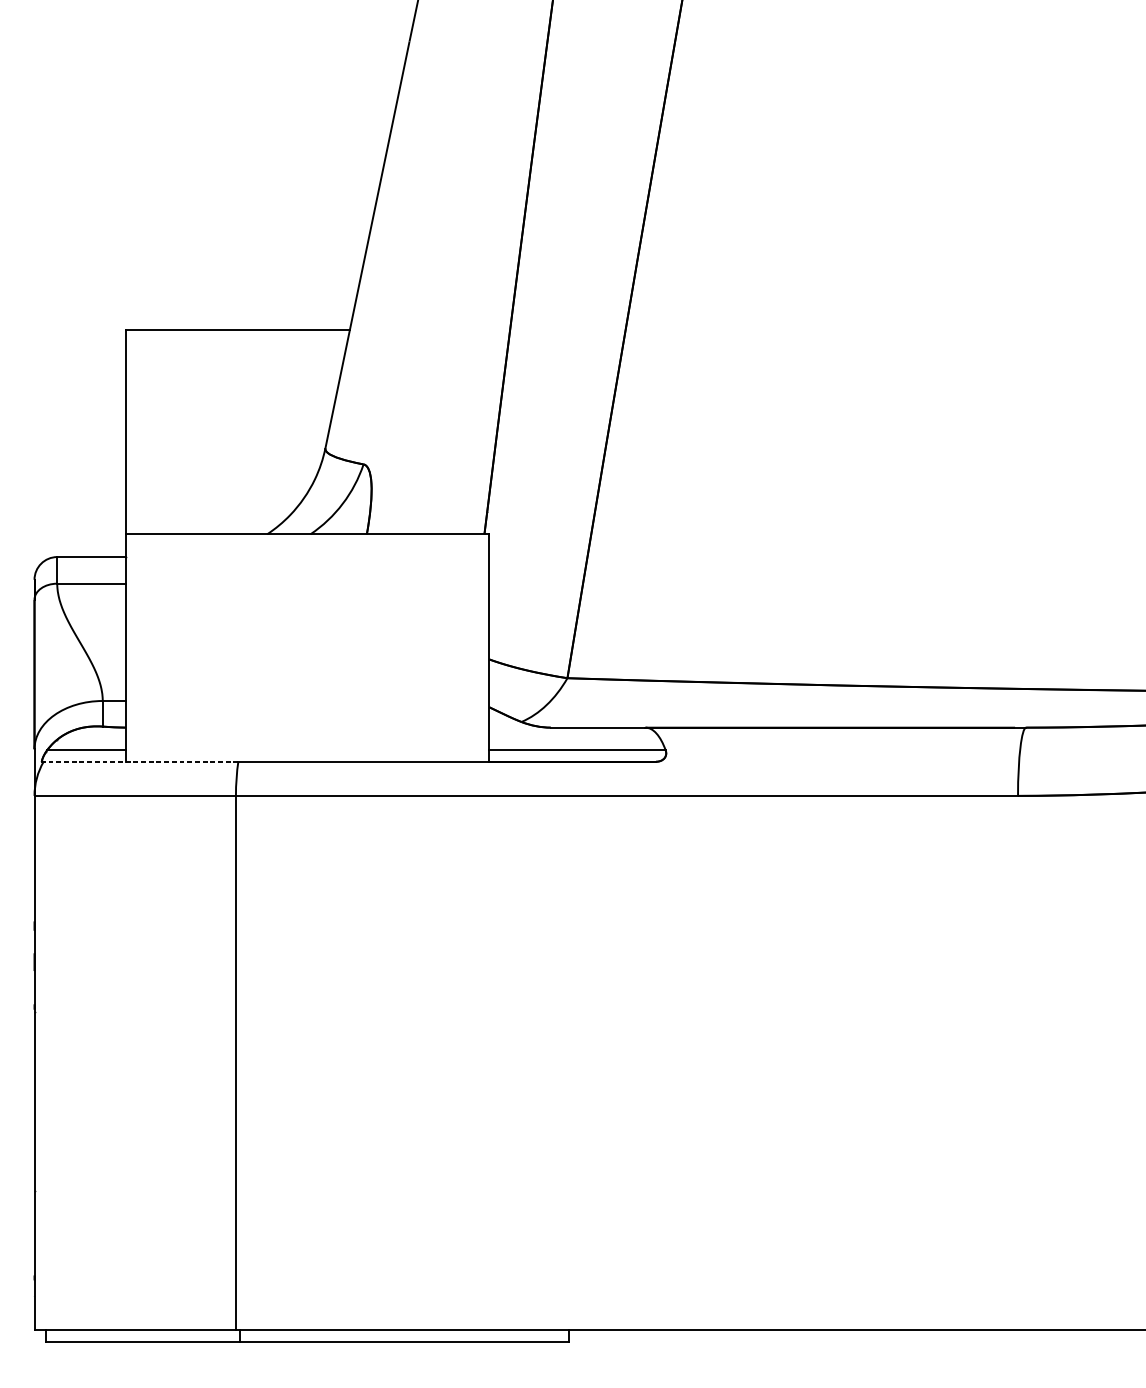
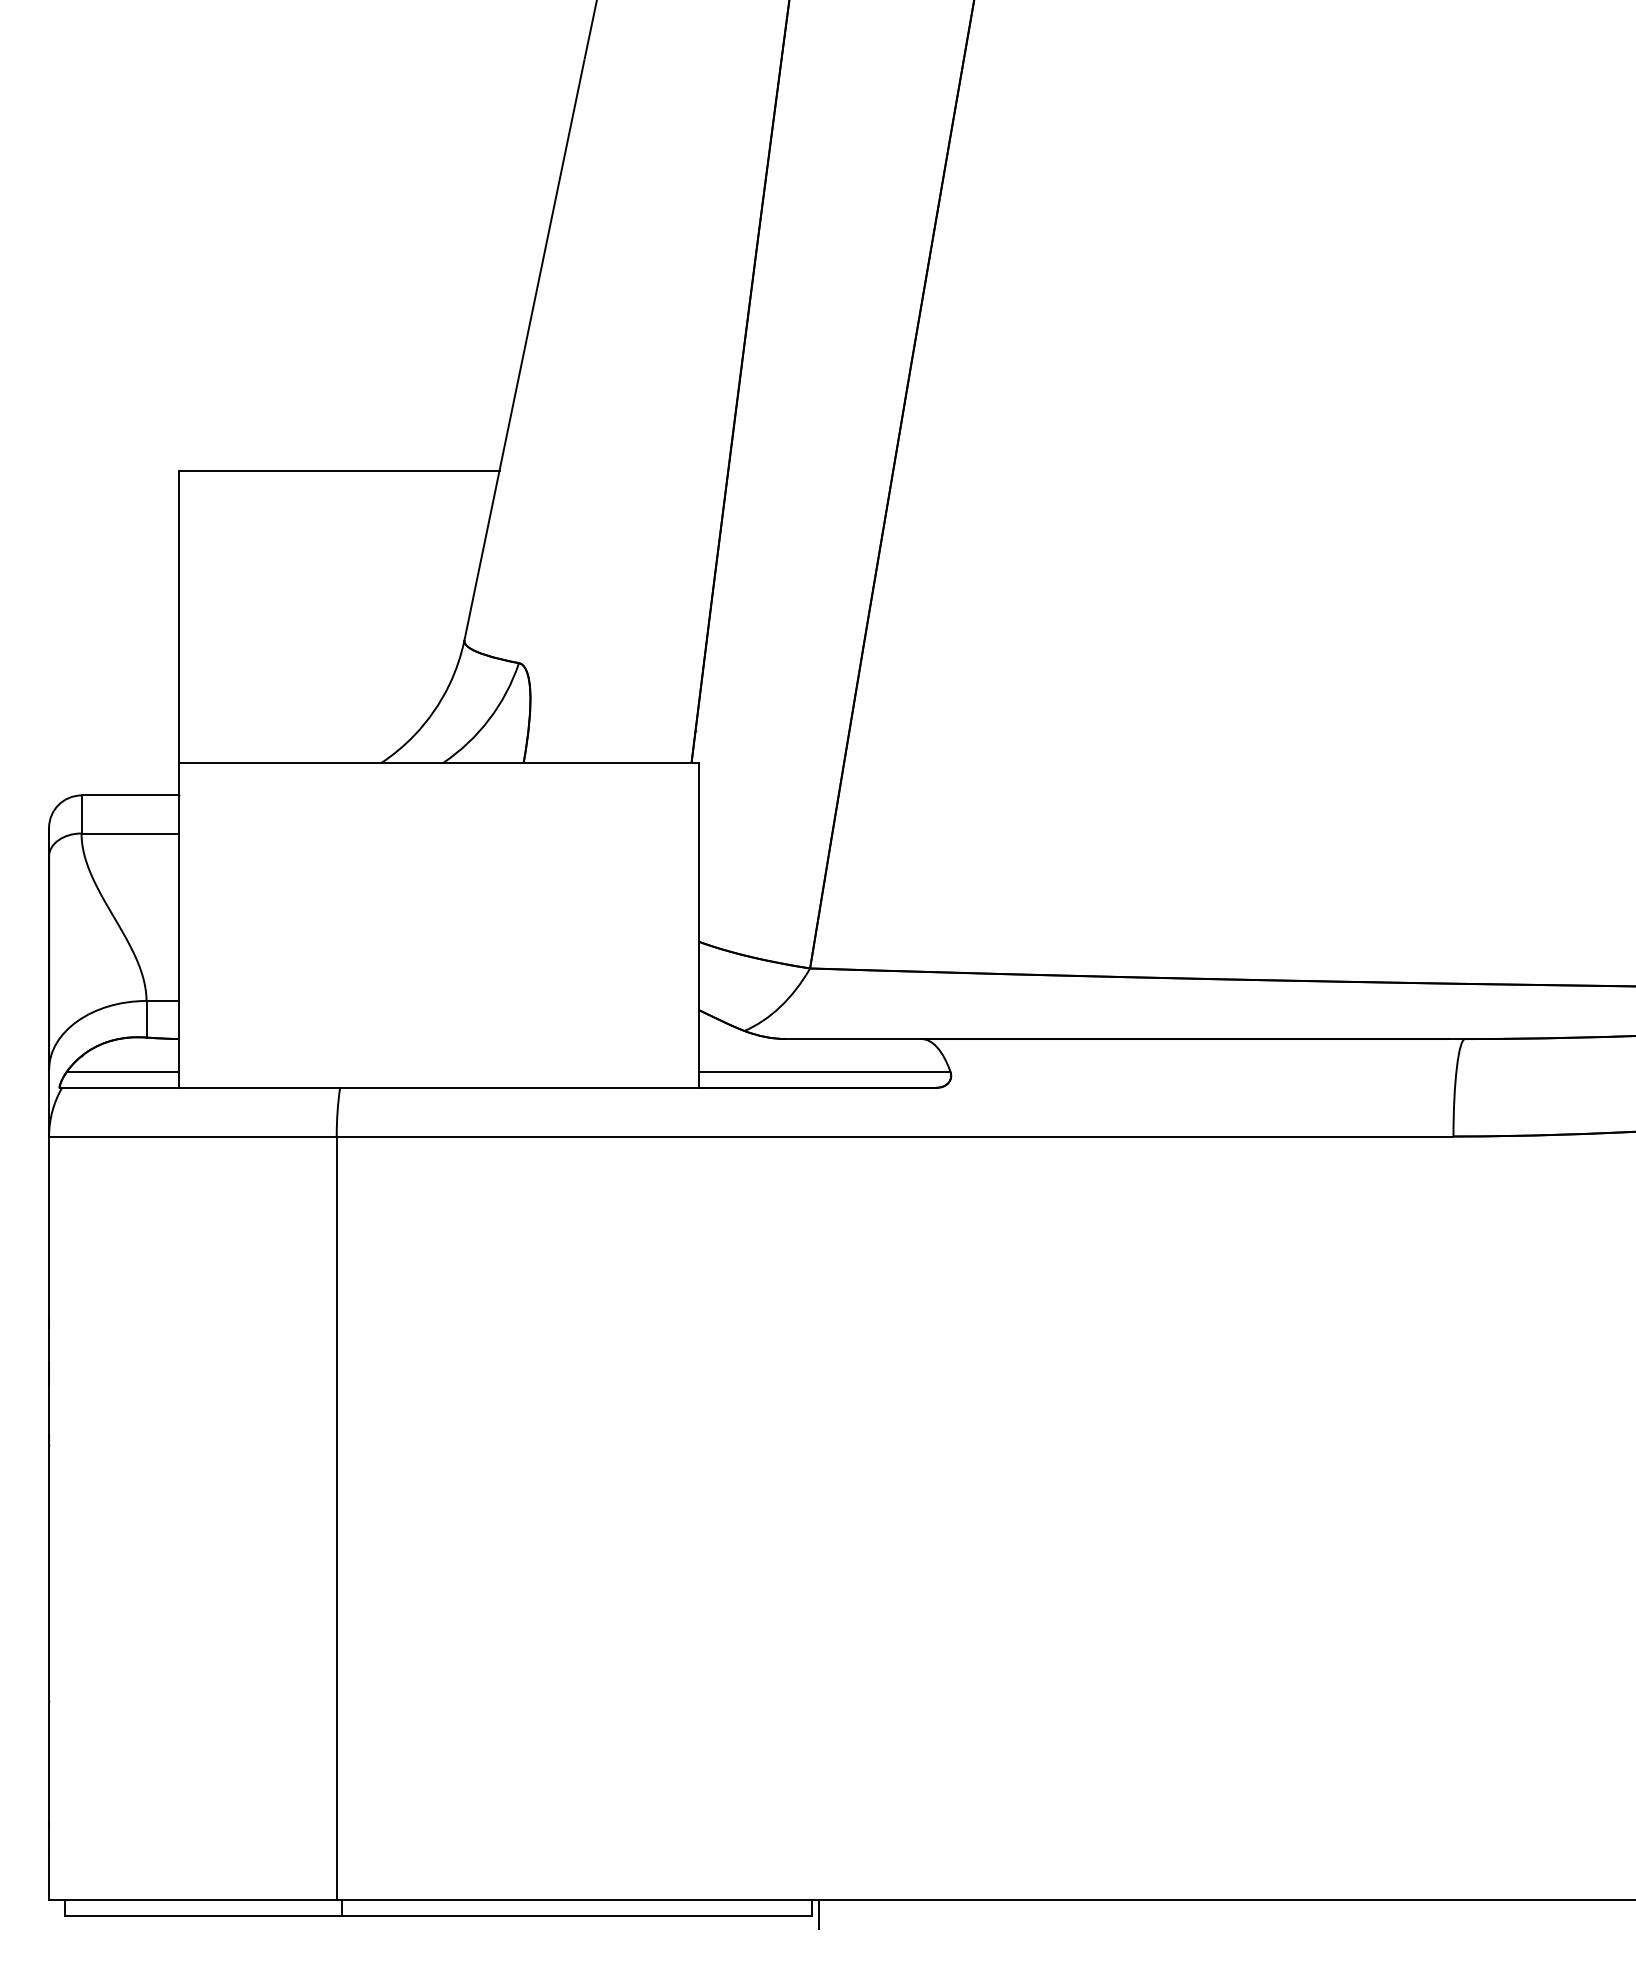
line: (140, 761) -> (200, 1087), dashed -> solid
line: (574, 1340) -> (819, 1914), added

